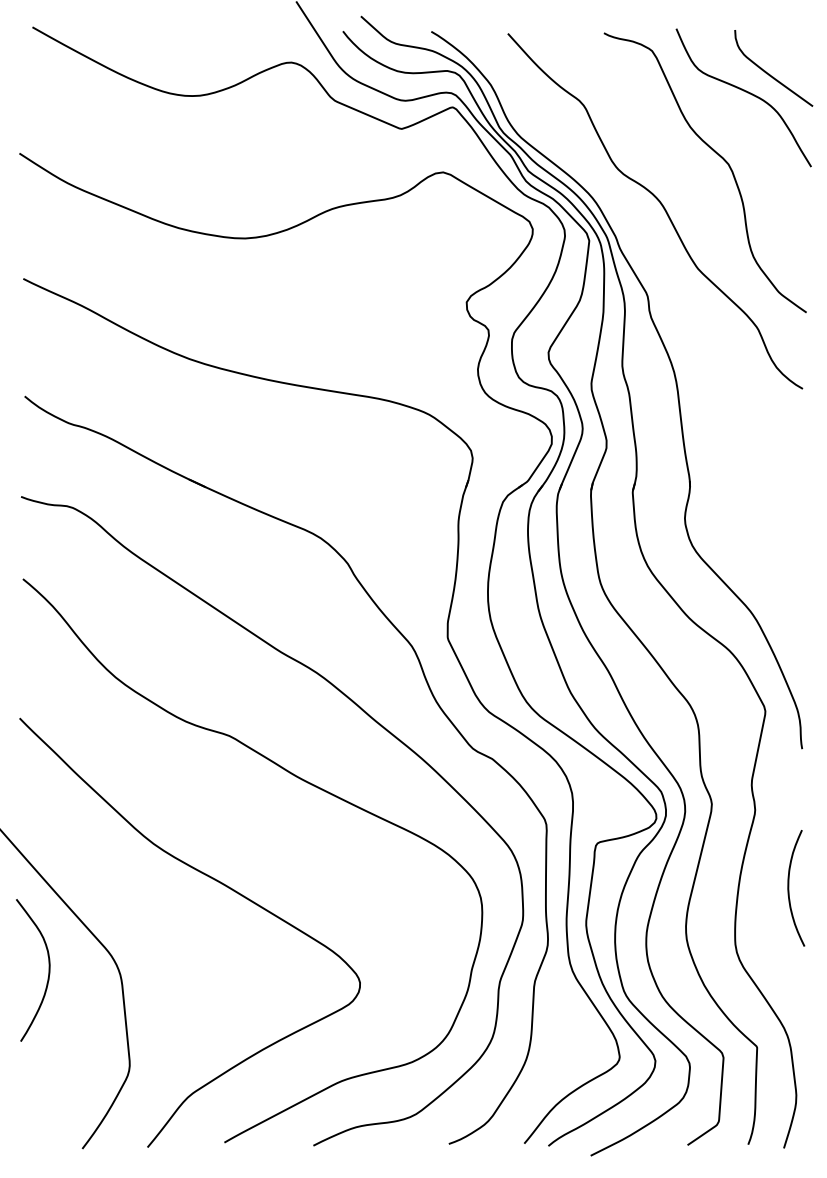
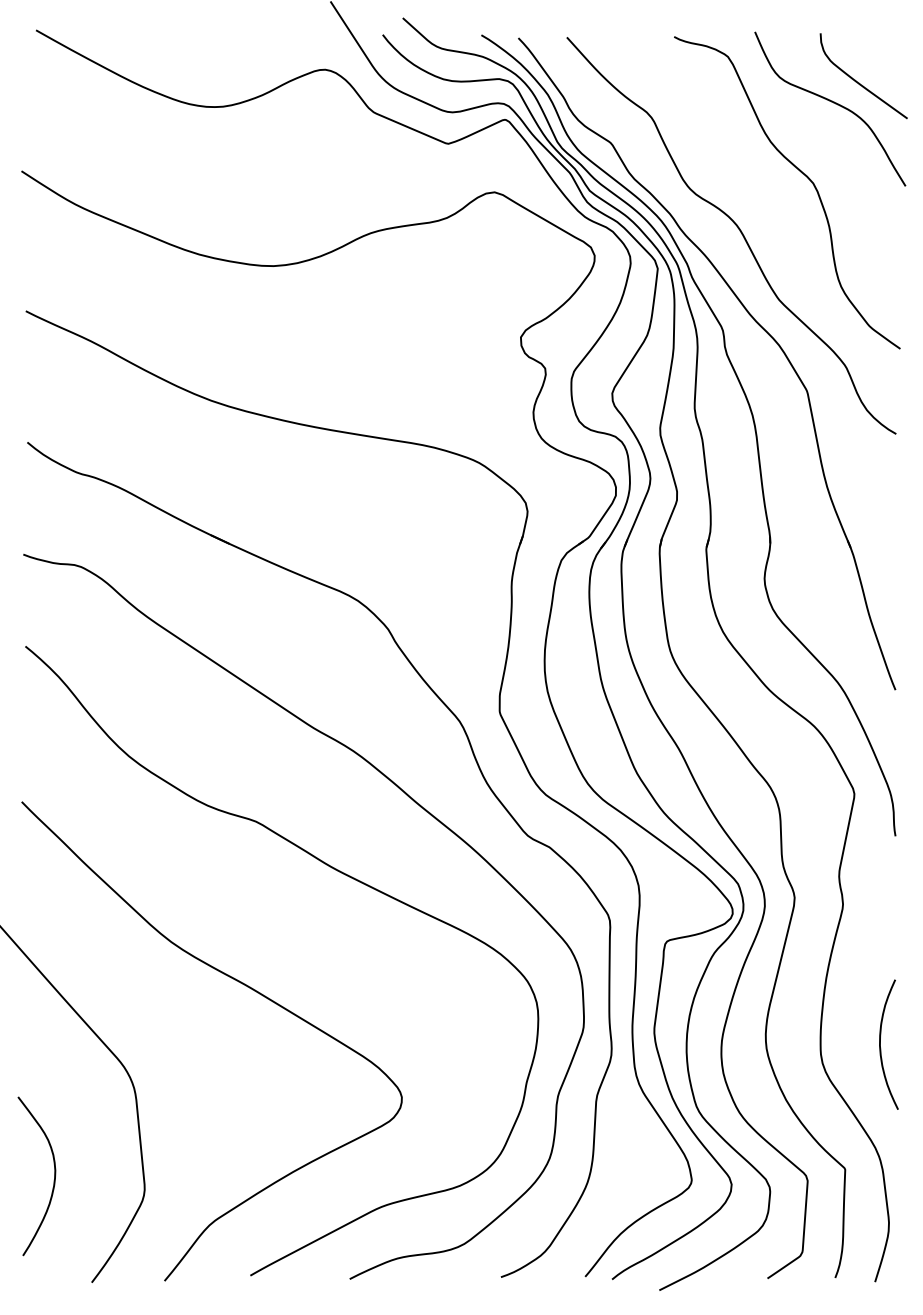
part: (675, 288) -> (754, 321), added
curve: (788, 888) -> (880, 1044), moved
curve: (48, 974) -> (53, 1180), moved

